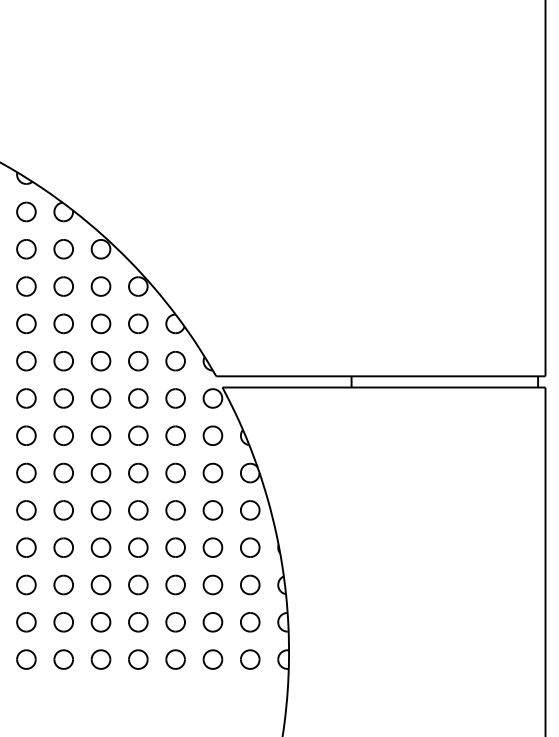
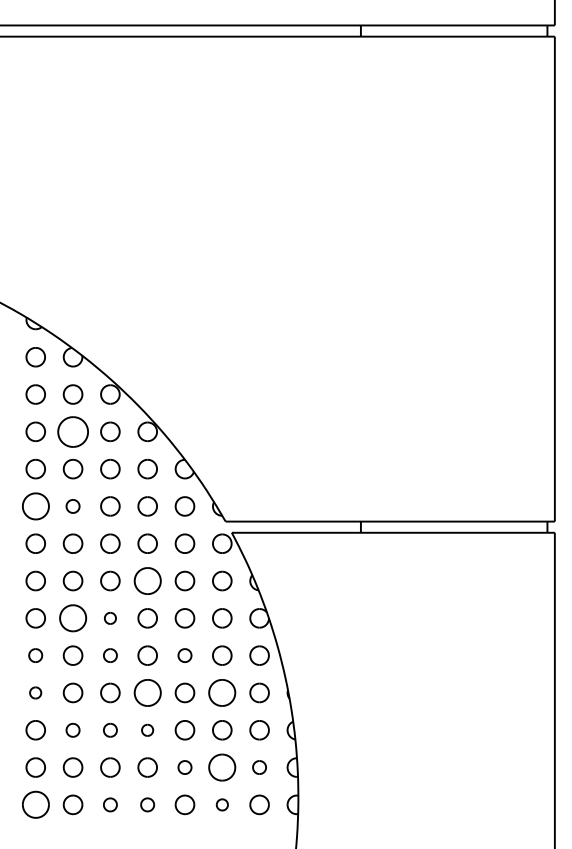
part: (63, 286) -> (72, 431), size x1.6
part: (26, 361) -> (35, 506), size x1.4
part: (63, 361) -> (72, 506), size x0.7
part: (138, 435) -> (147, 580), size x1.4
part: (63, 473) -> (72, 618), size x1.4
part: (101, 473) -> (110, 618), size x0.6
part: (26, 510) -> (35, 655), size x0.7
part: (101, 510) -> (110, 655), size x0.7
part: (175, 510) -> (184, 655), size x0.7
part: (26, 547) -> (35, 692), size x0.6
part: (138, 547) -> (147, 692), size x1.4
part: (213, 547) -> (222, 692), size x1.4
part: (63, 585) -> (72, 730), size x0.7
part: (101, 585) -> (110, 730), size x0.7
part: (138, 585) -> (147, 730), size x0.6
part: (175, 622) -> (184, 767), size x0.7
part: (213, 622) -> (222, 767), size x1.4
part: (250, 622) -> (259, 767), size x0.7
part: (26, 659) -> (35, 804), size x1.4
part: (101, 659) -> (110, 804), size x0.7
part: (138, 659) -> (147, 804), size x0.7
part: (213, 659) -> (222, 804), size x0.6

